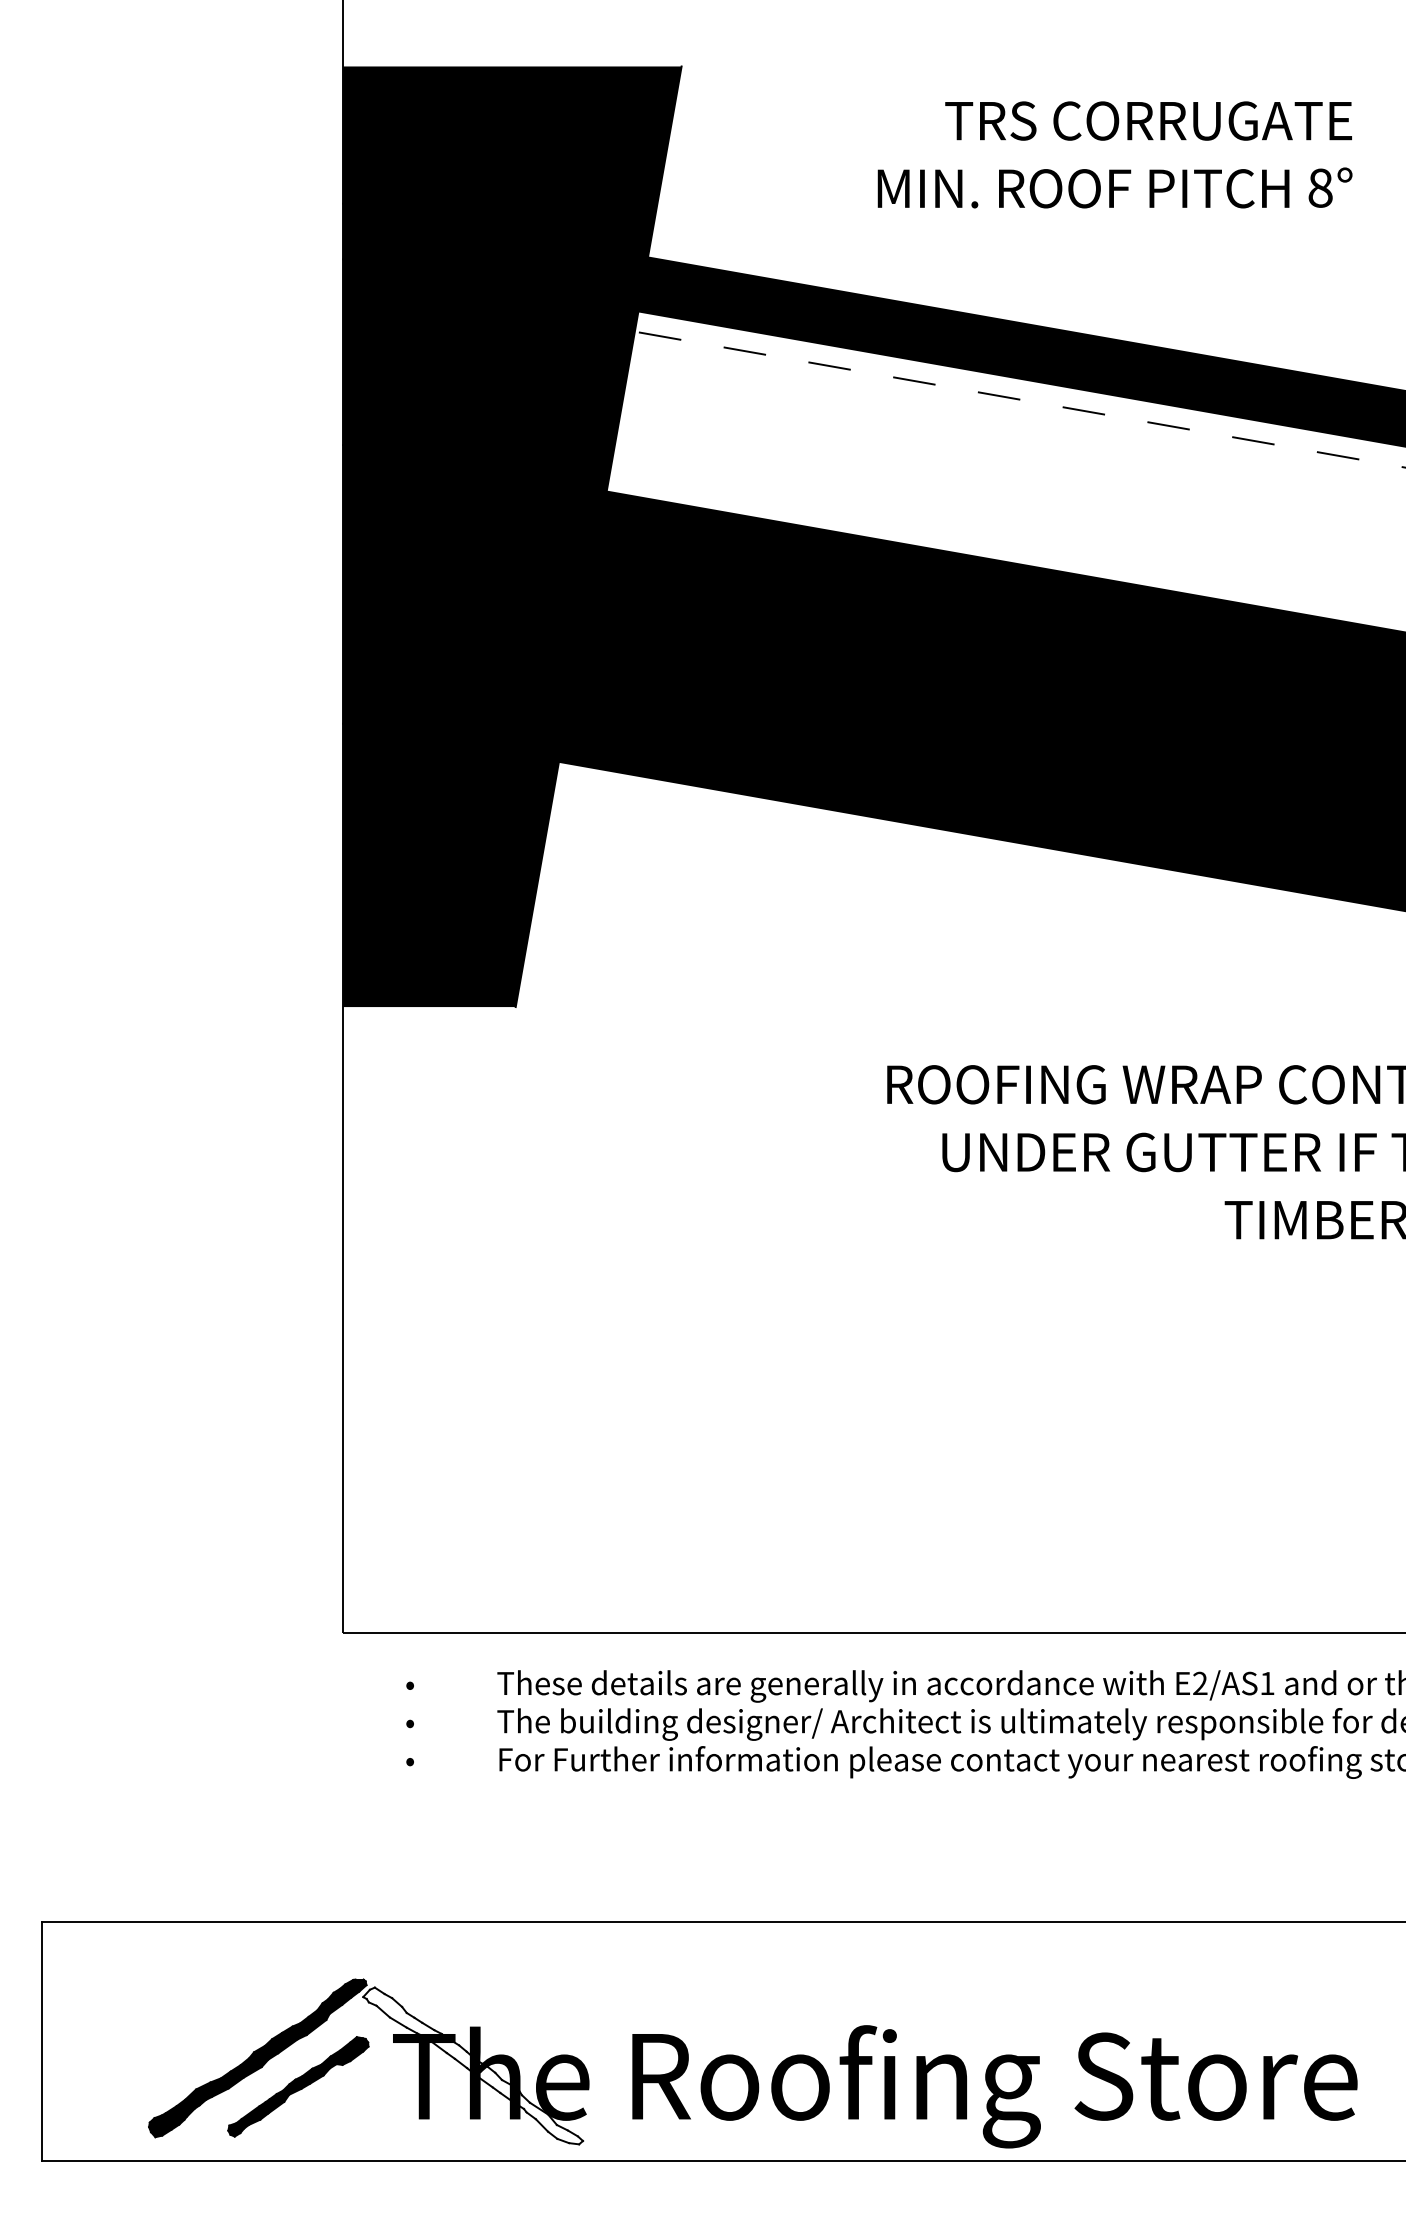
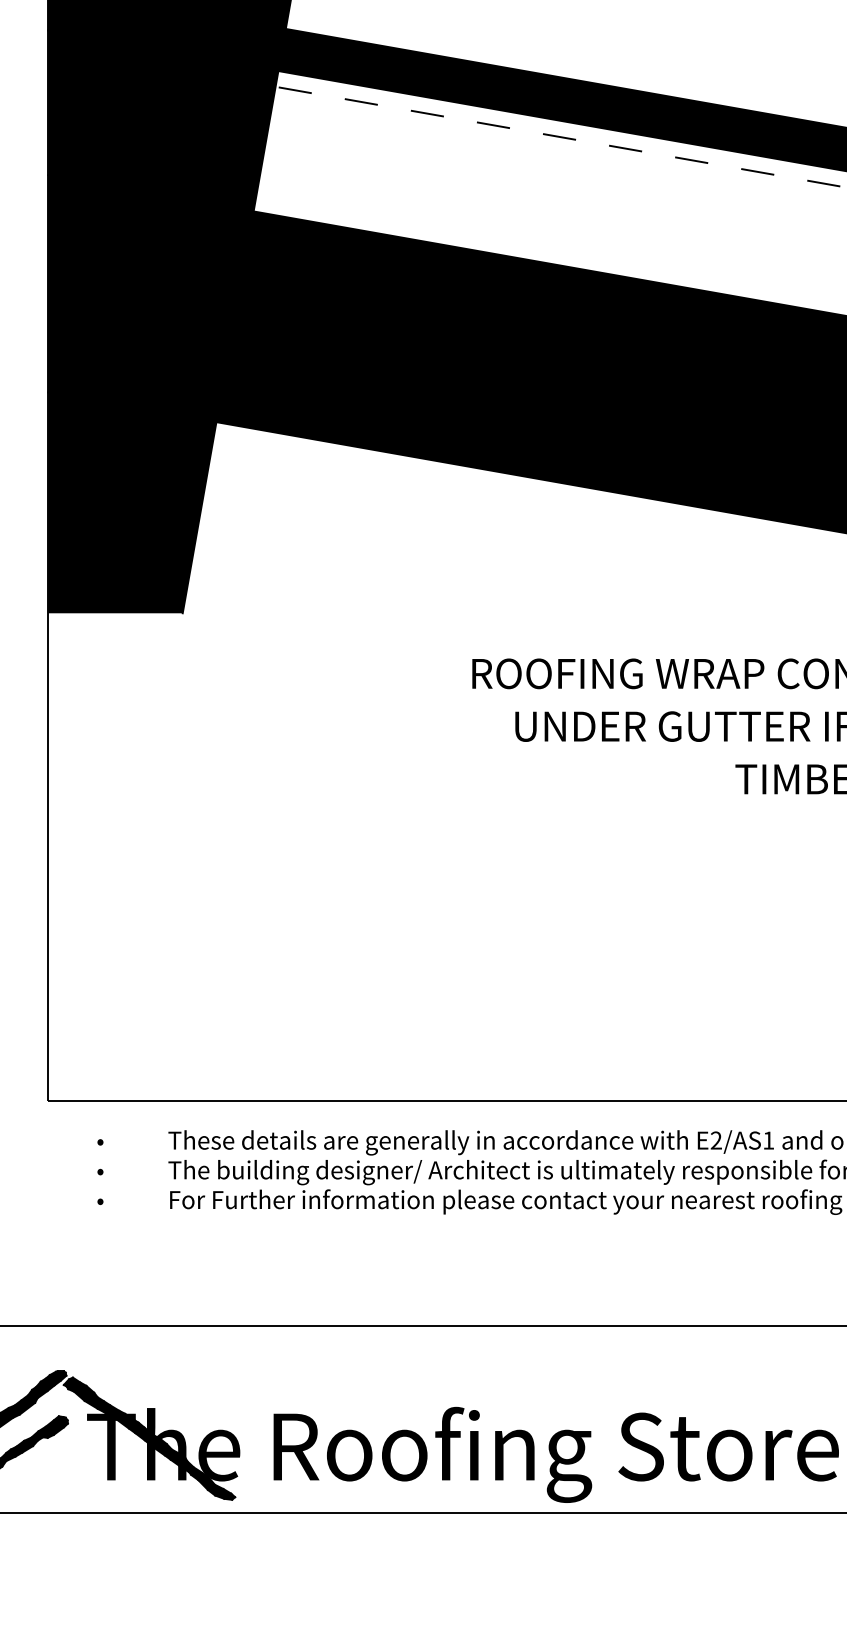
fill: (472, 2065) -> (149, 1438), added

